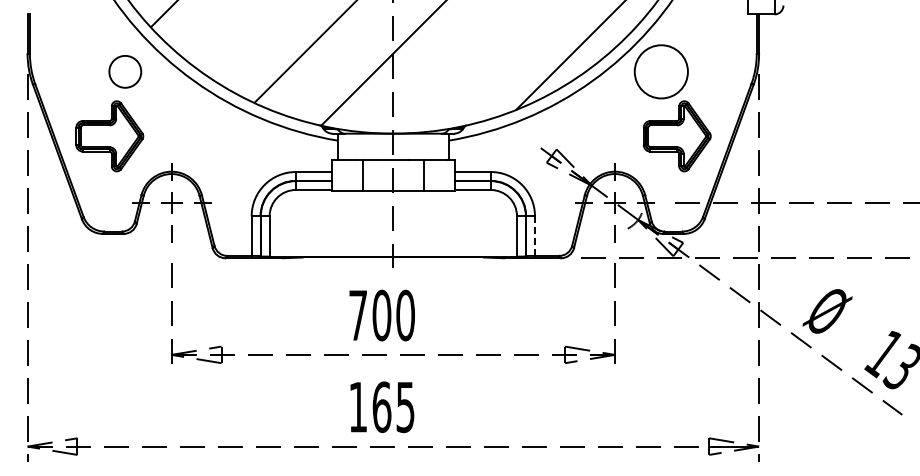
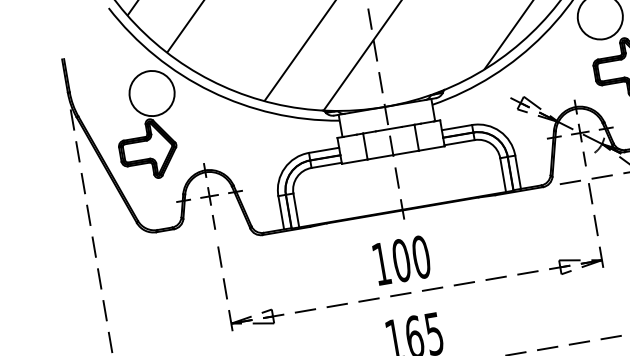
circle: (124, 71) -> (151, 93), size x1.67
line: (534, 236) -> (517, 172), dashed -> solid
text: (357, 315) -> (381, 264), 700 -> 100

